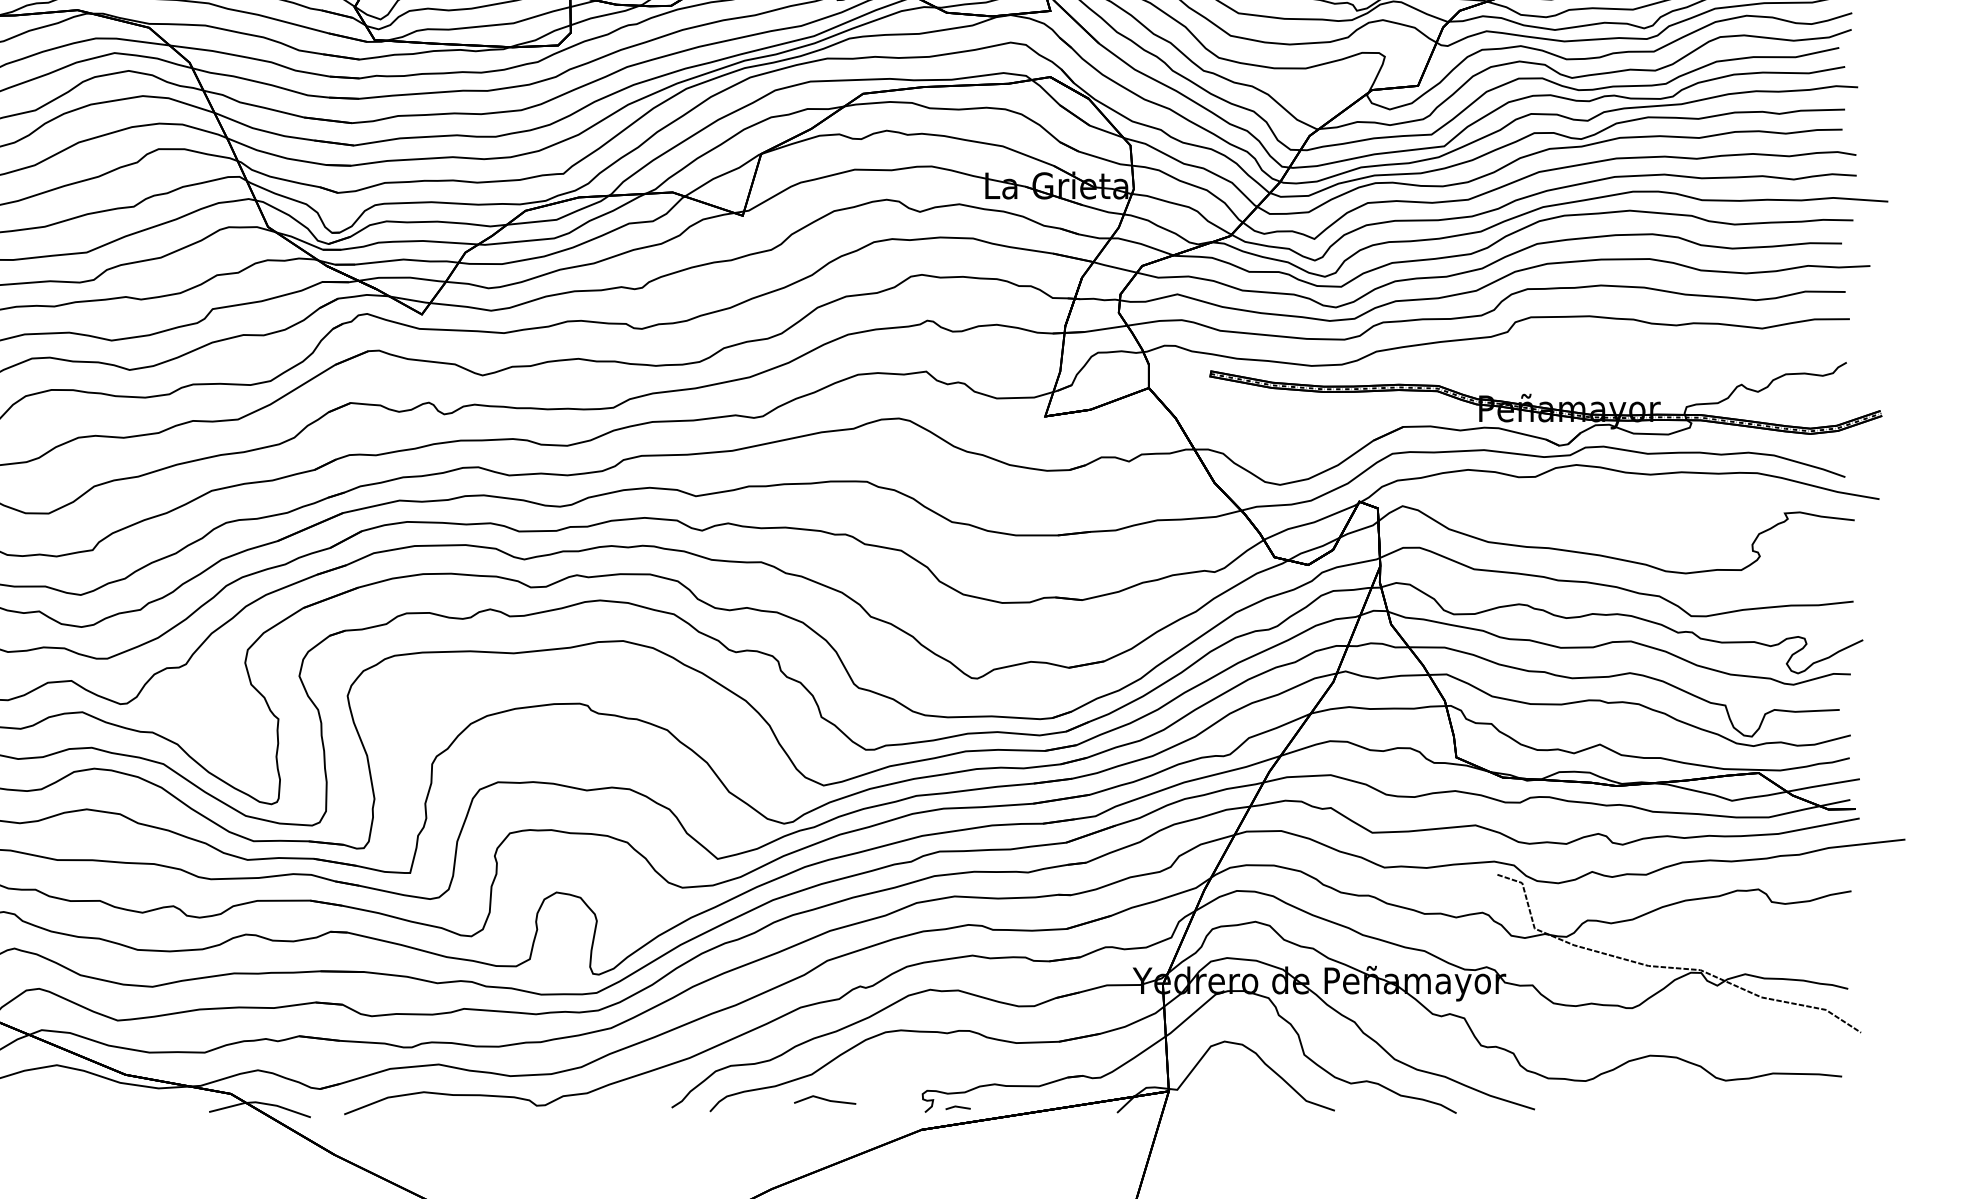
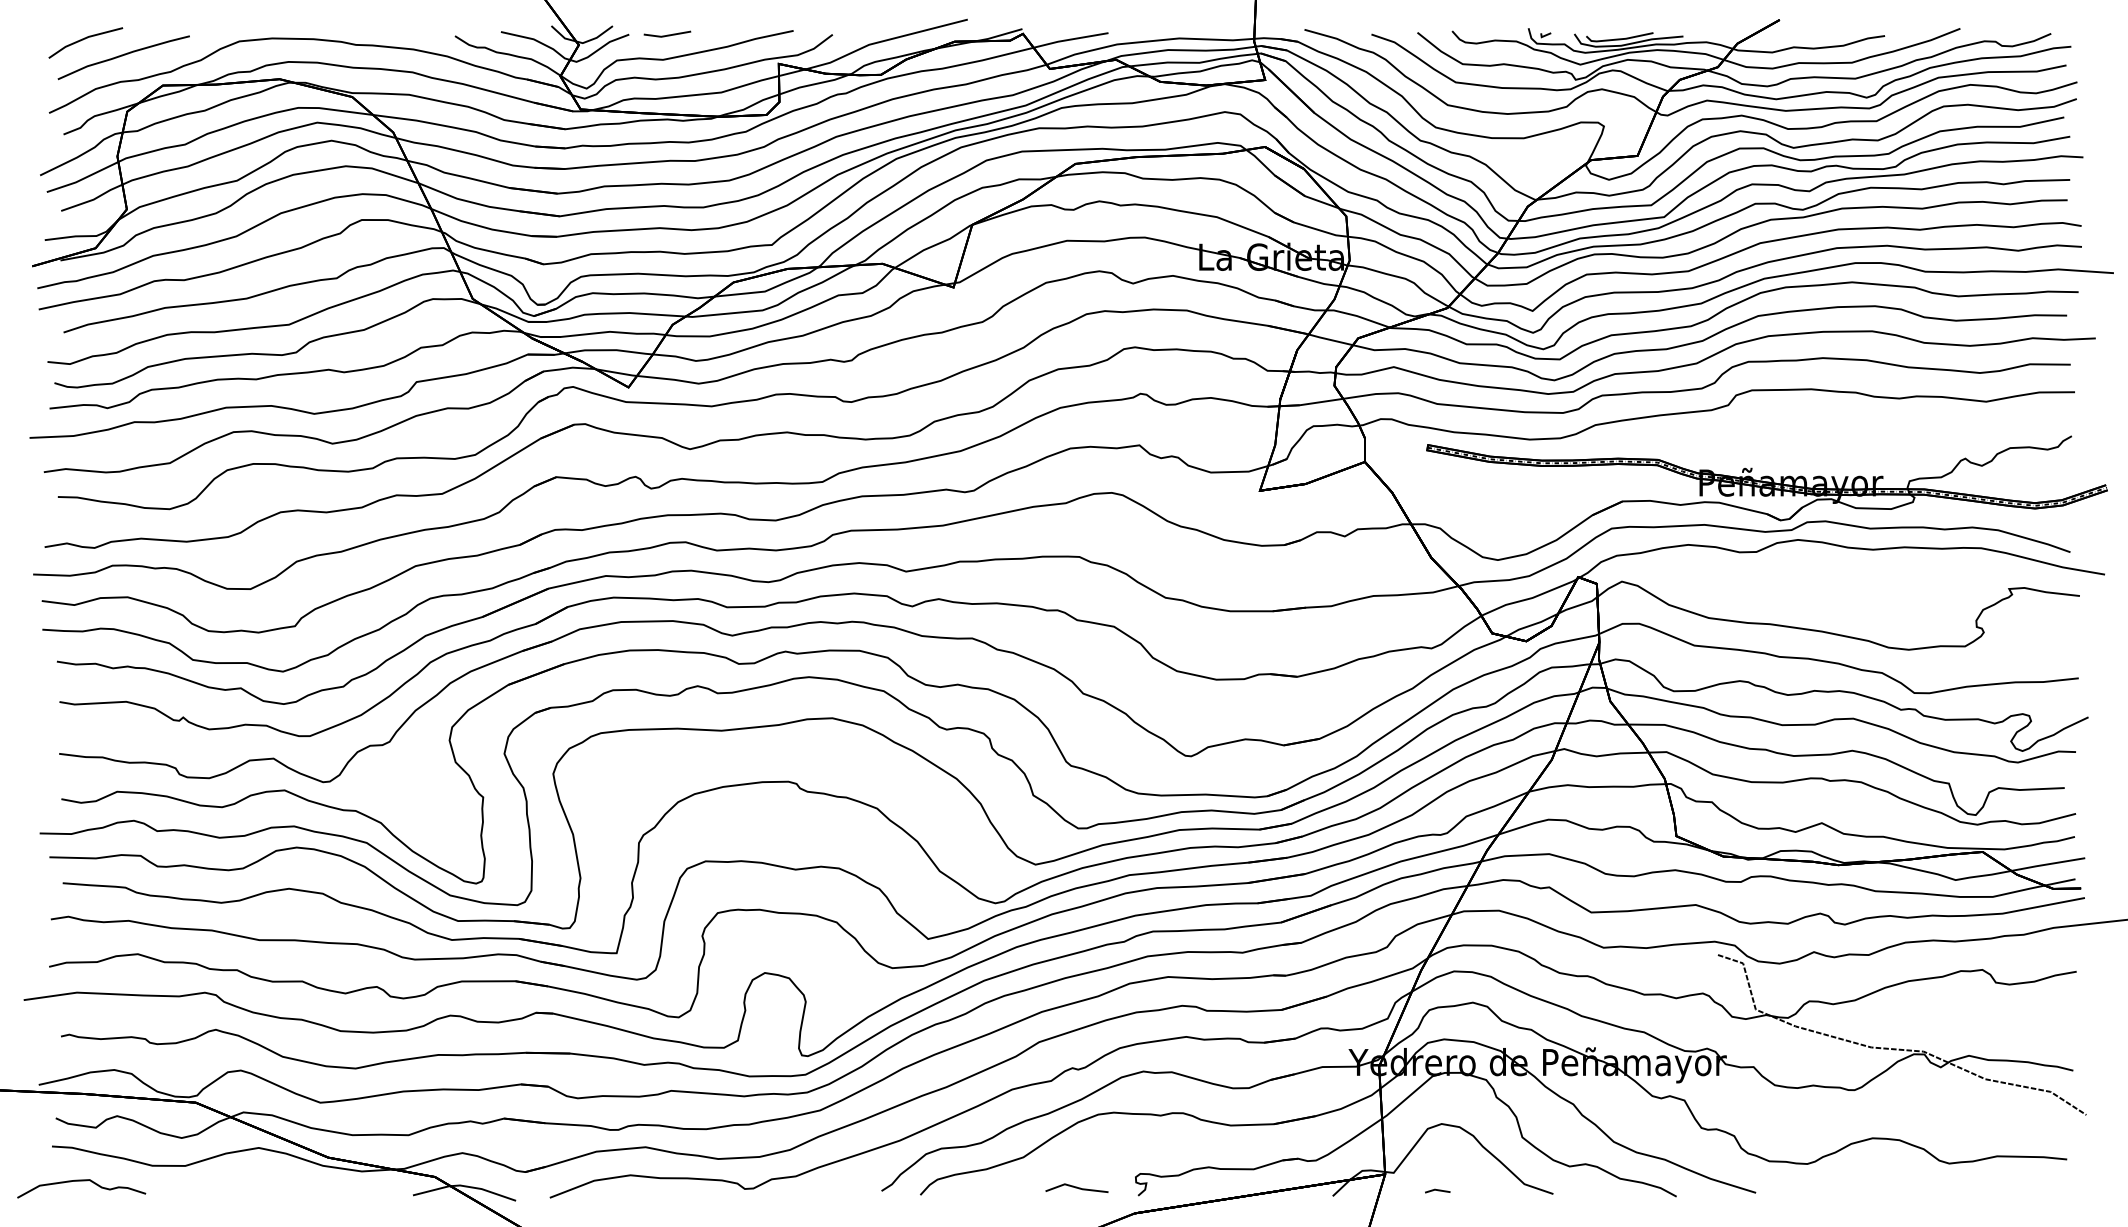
line: (824, 1099) -> (1076, 1187), moved
line: (957, 1107) -> (1437, 1190), moved

